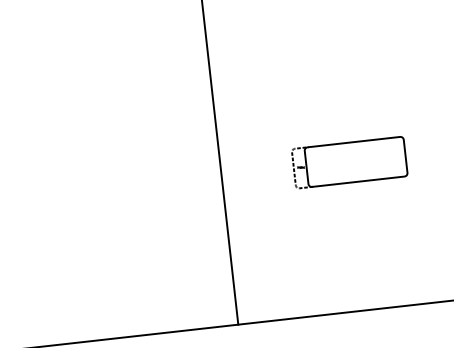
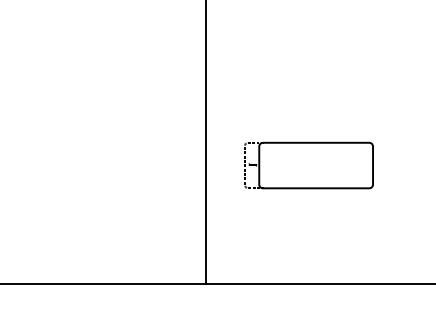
part: (349, 162) -> (308, 165), size x1.43

